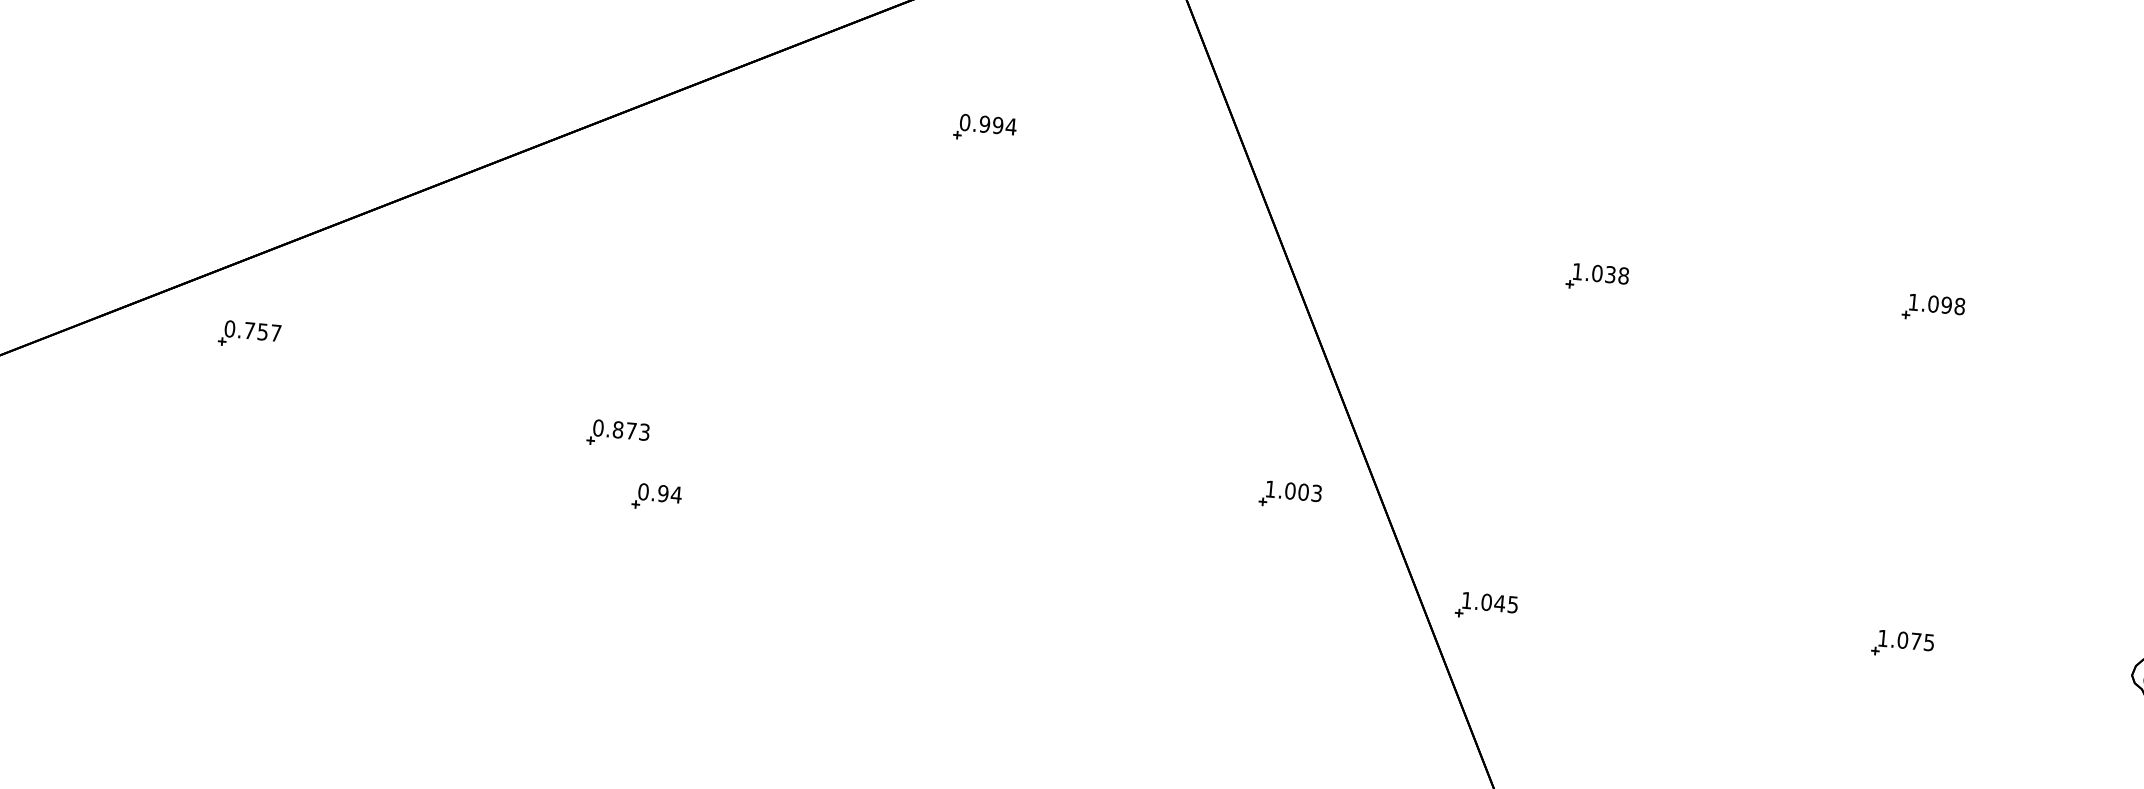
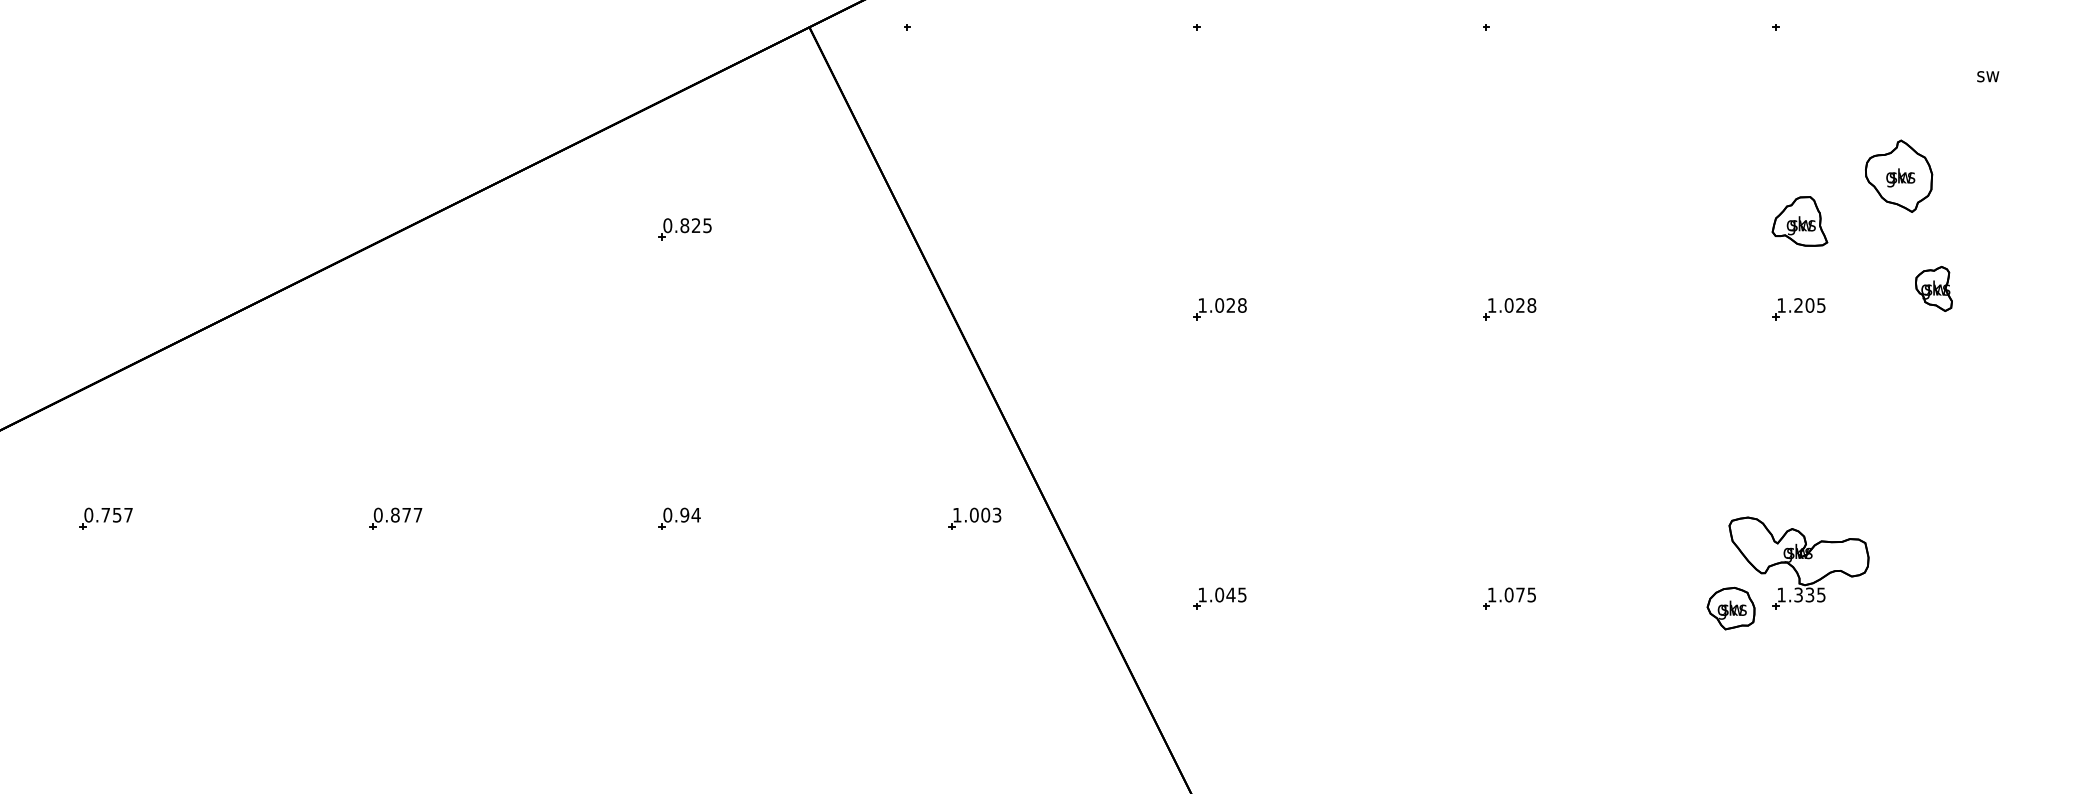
text: (998, 125) -> (696, 225), 0.994 -> 0.825
text: (1609, 274) -> (1230, 305), 1.038 -> 1.028
text: (1946, 305) -> (1520, 305), 1.098 -> 1.028
part: (248, 334) -> (105, 518), moved
text: (644, 431) -> (417, 514), 0.873 -> 0.877
part: (656, 496) -> (679, 518), moved
part: (1486, 606) -> (1219, 598), moved

